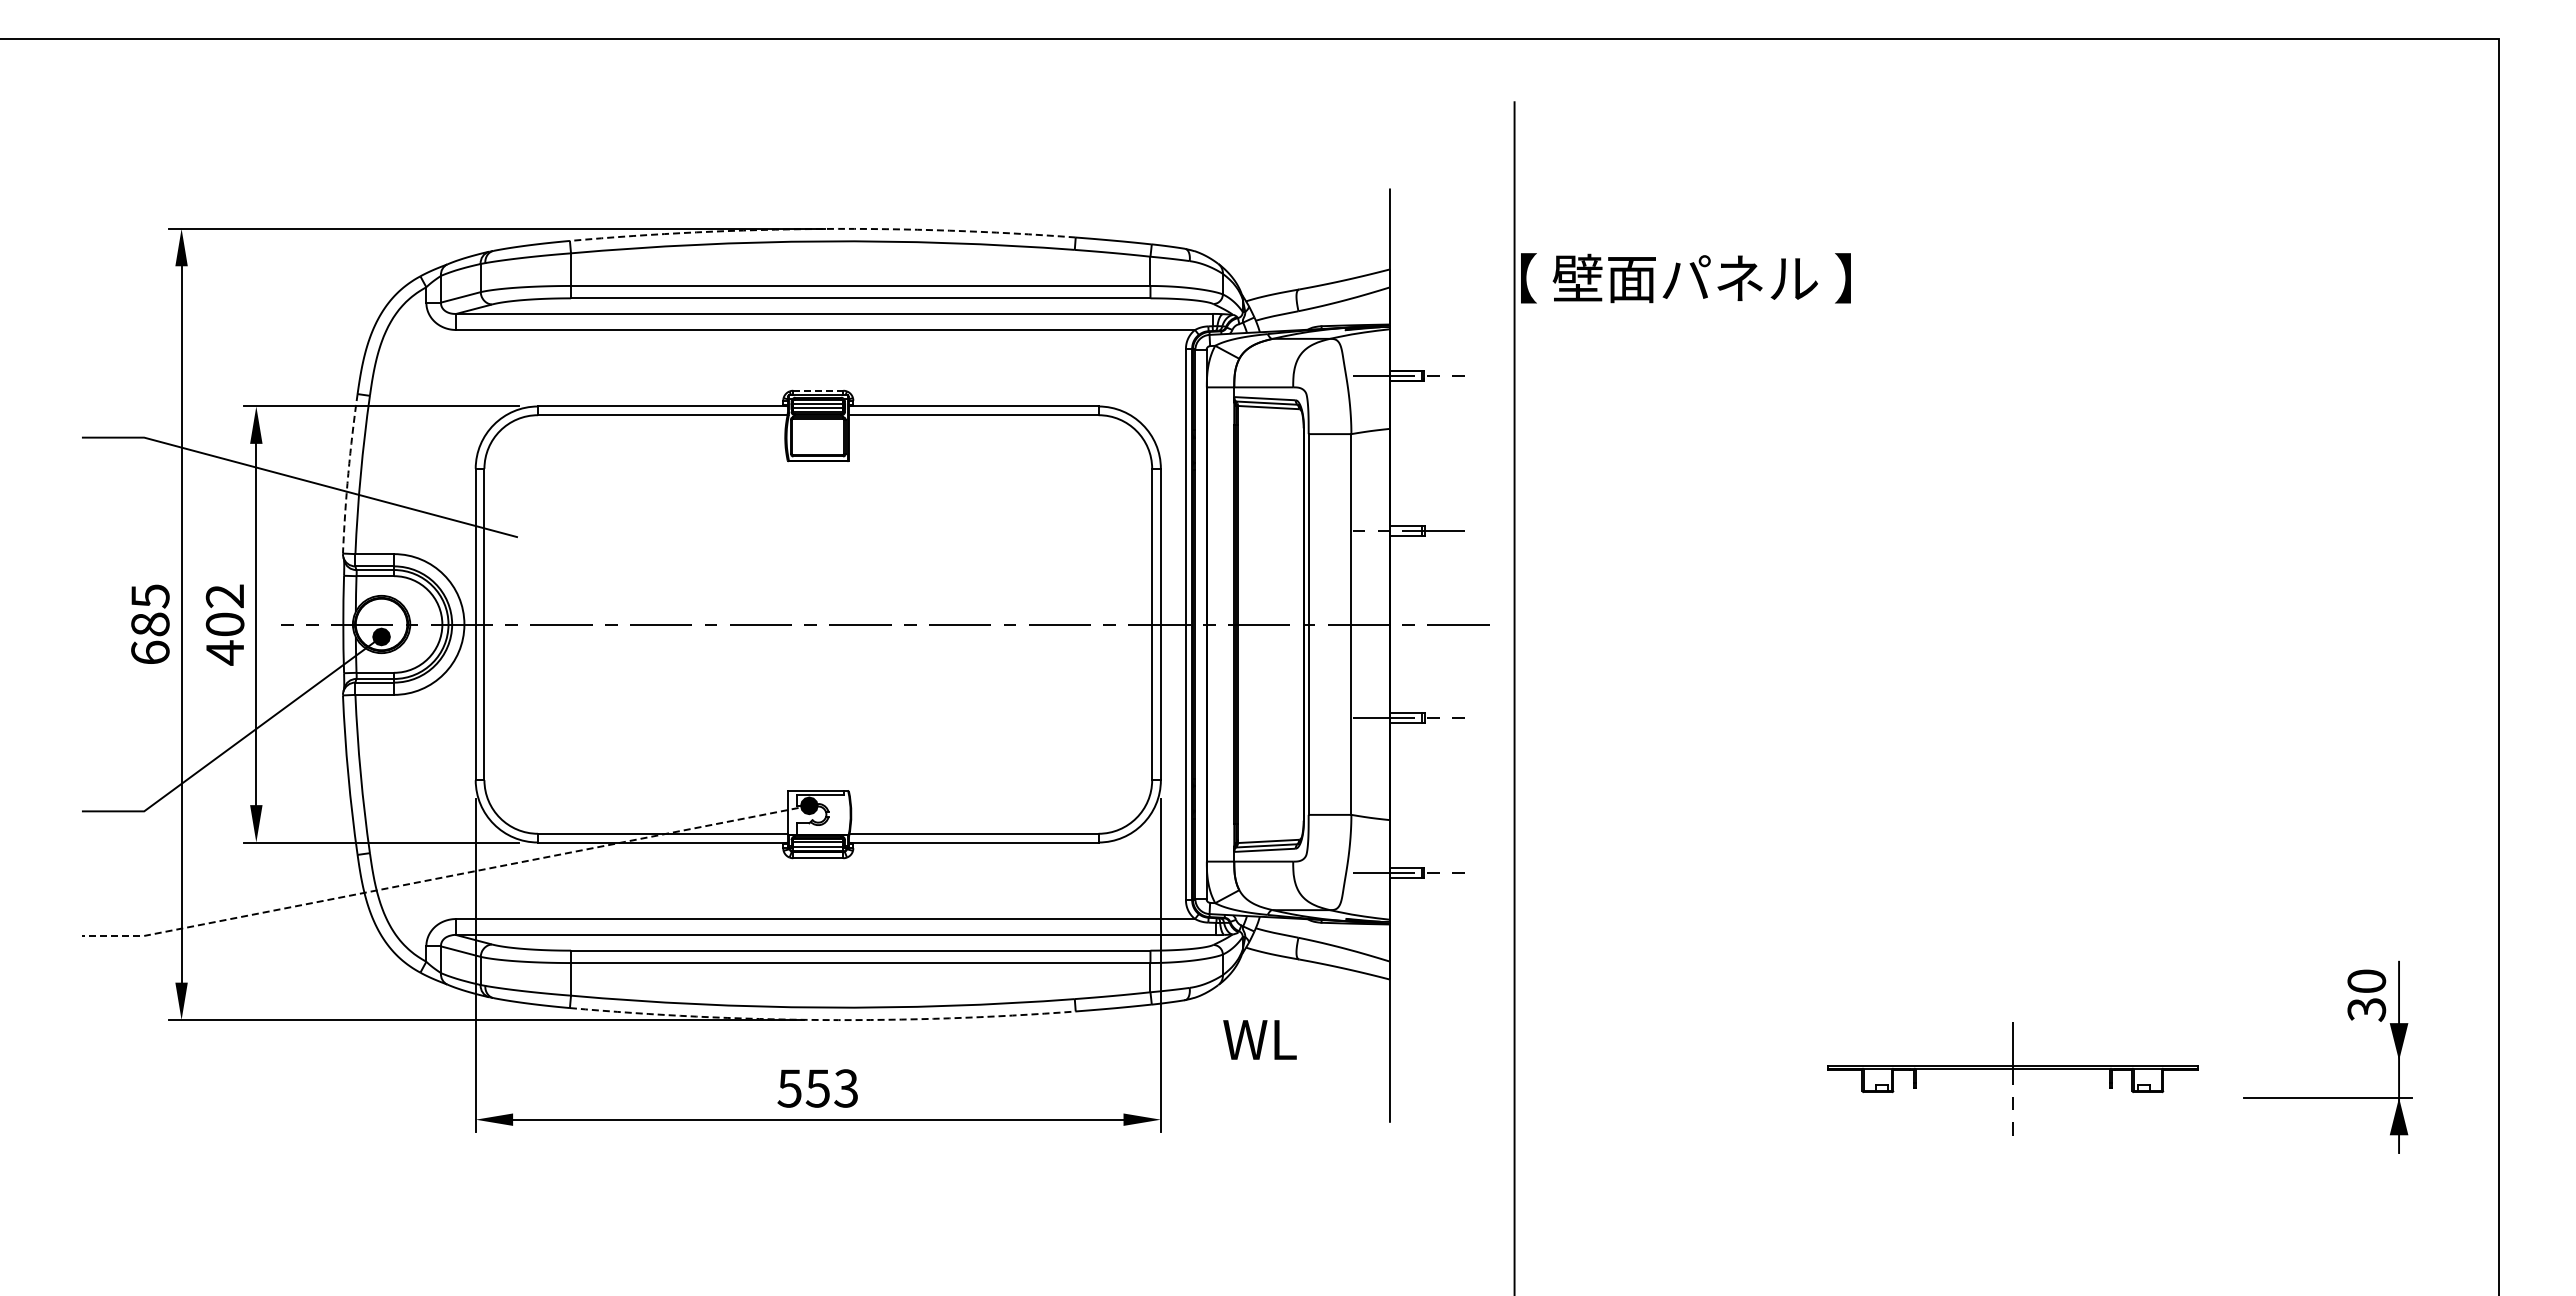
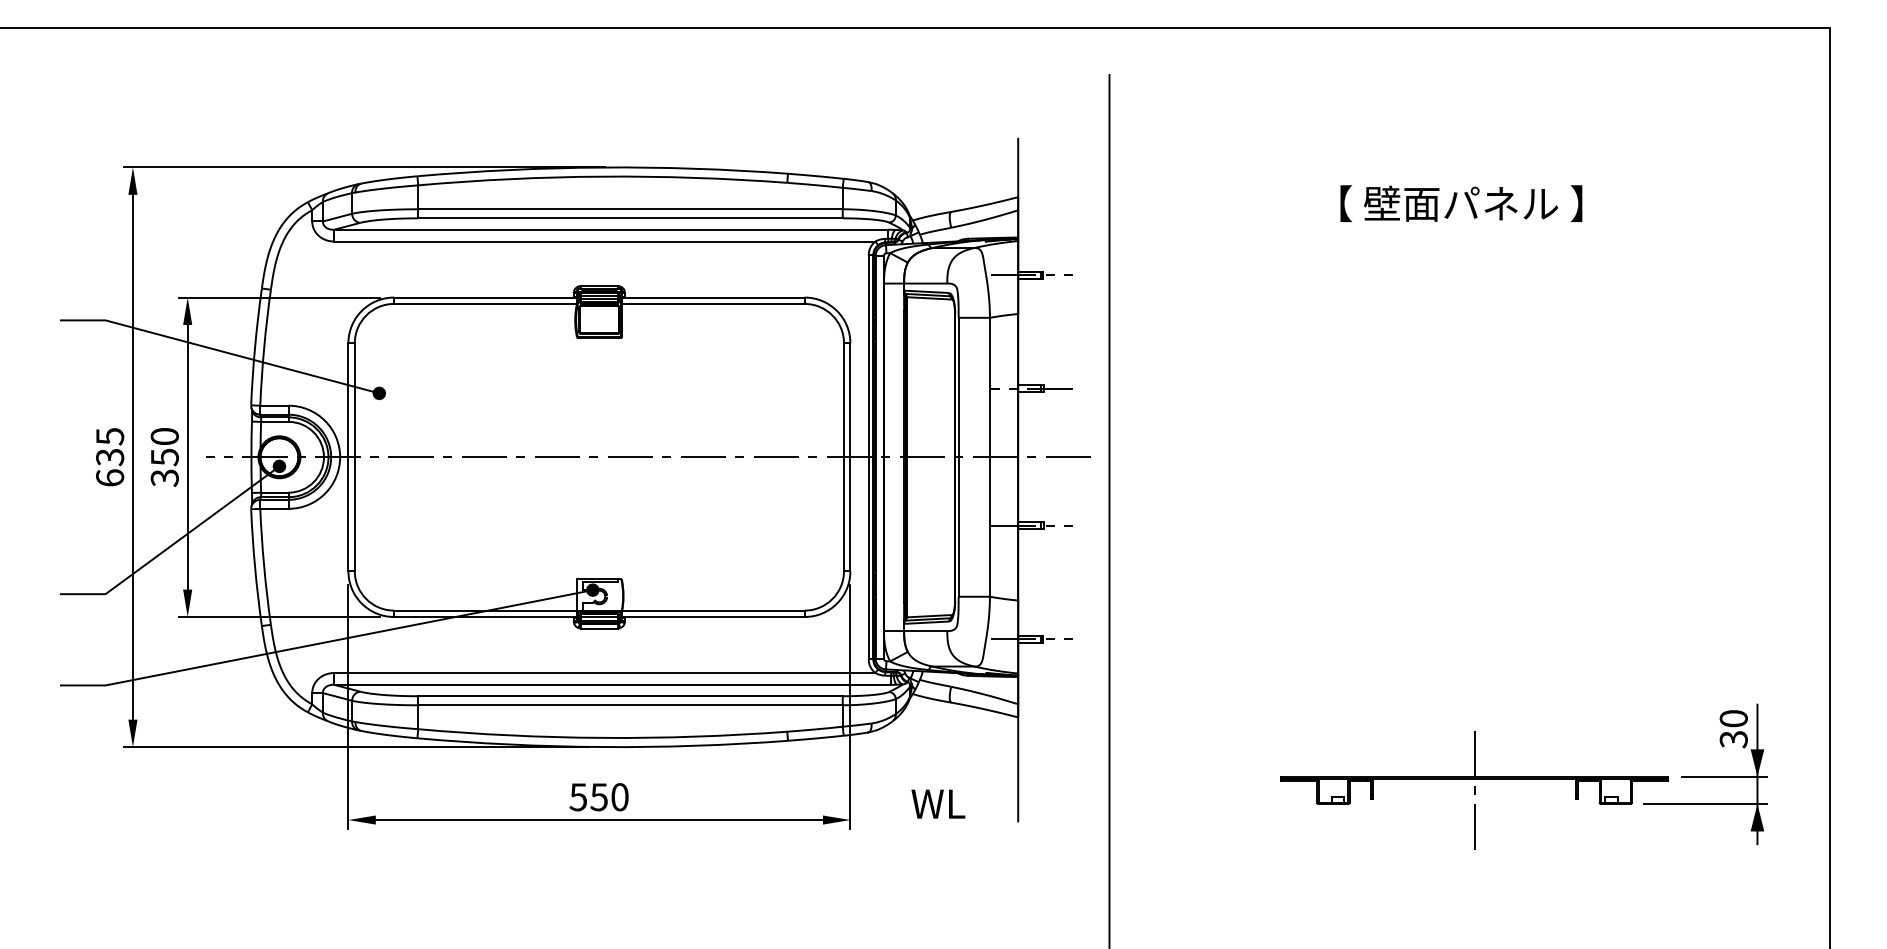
arc: (822, 228) -> (602, 167), dashed -> solid
text: (1685, 278) -> (1461, 203), moved
line: (818, 390) -> (599, 285), dashed -> solid
arc: (348, 473) -> (255, 346), dashed -> solid
fill: (517, 536) -> (379, 392), added
text: (150, 624) -> (110, 457), 685 -> 635
text: (224, 624) -> (164, 457), 402 -> 350
line: (445, 877) -> (326, 642), dashed -> solid
arc: (822, 1020) -> (602, 747), dashed -> solid
text: (1259, 1039) -> (938, 803), moved
line: (2353, 1060) -> (1724, 776), added
part: (2012, 1078) -> (1474, 789), size x1.43
text: (846, 1088) -> (620, 797), 553 -> 550

